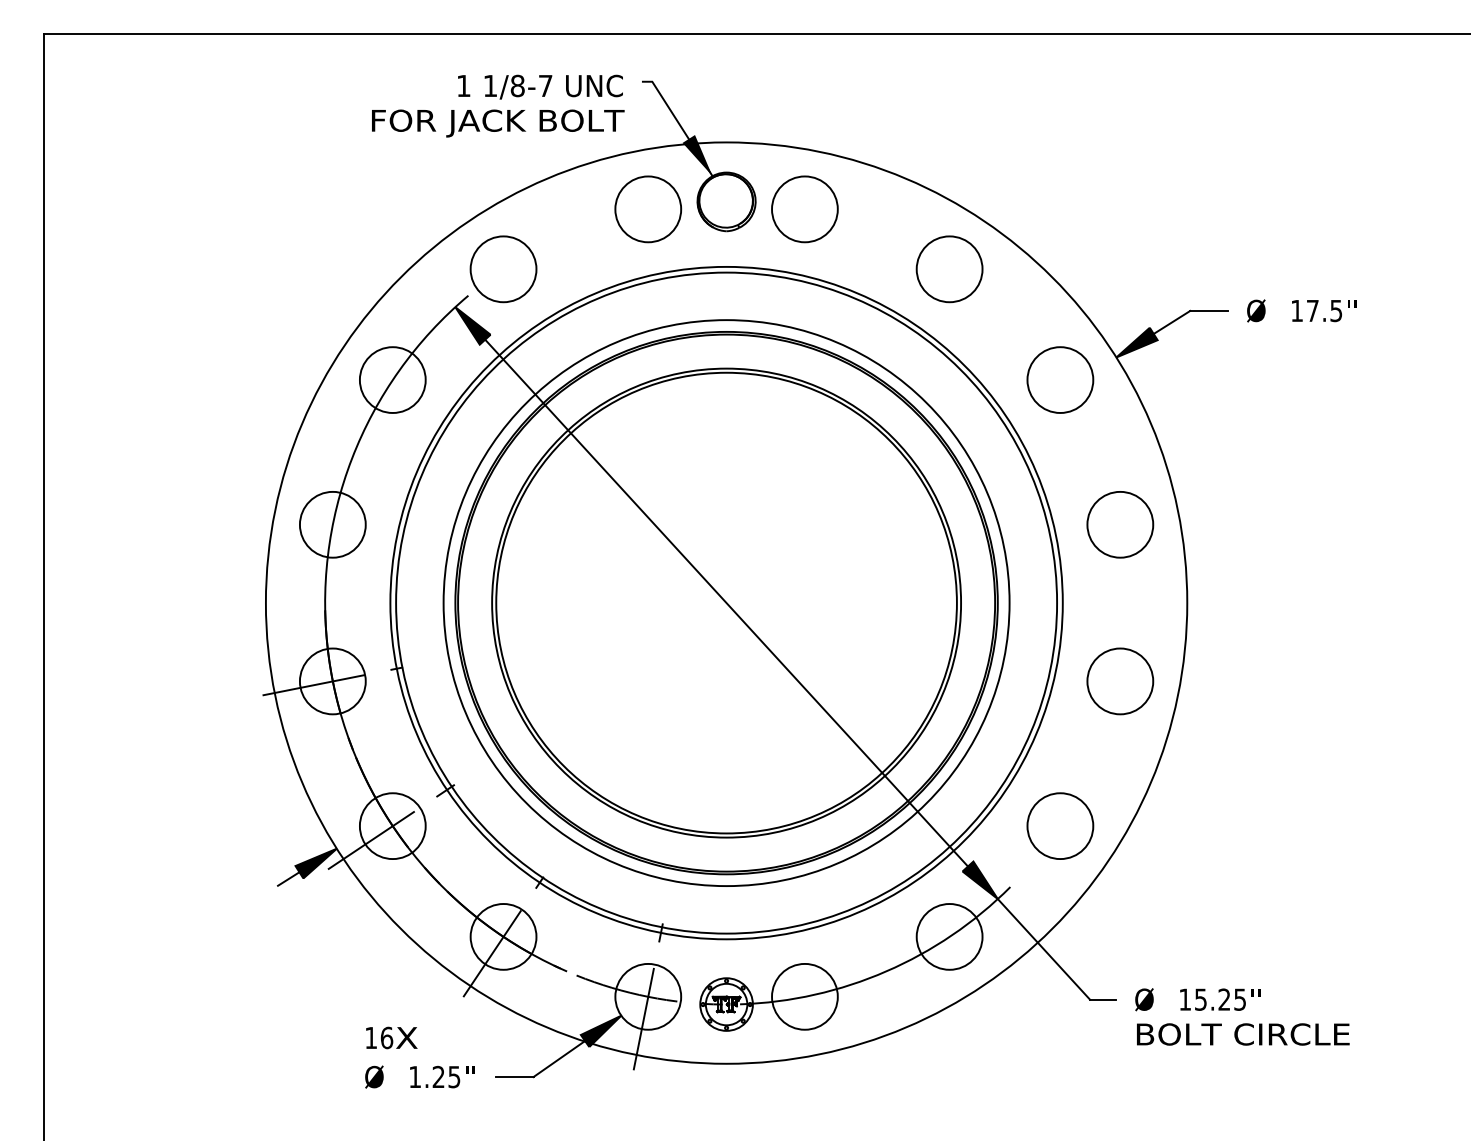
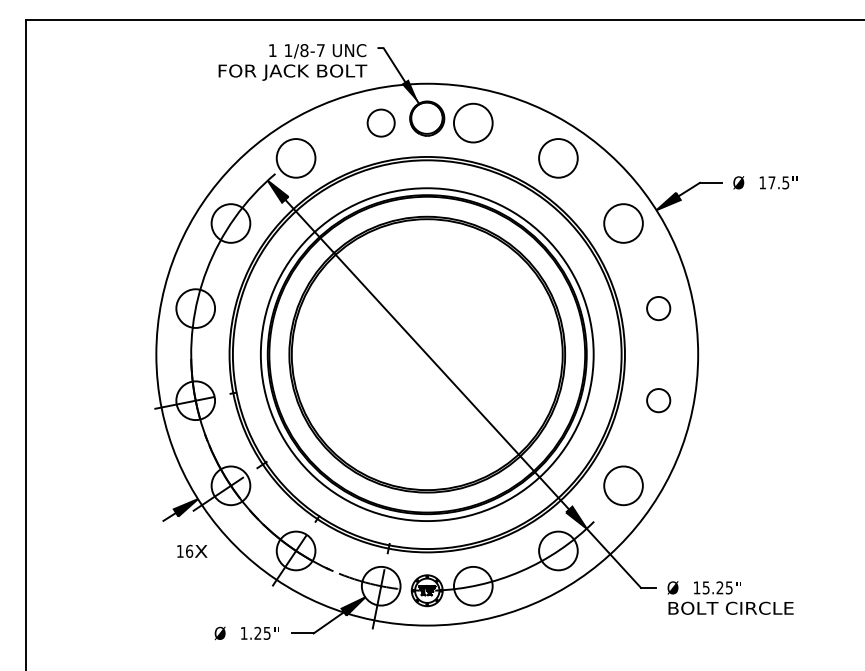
circle: (647, 208) -> (380, 122), size x0.7
circle: (1119, 524) -> (658, 308), size x0.6
circle: (1119, 681) -> (658, 400), size x0.6
text: (391, 1036) -> (192, 550), moved

